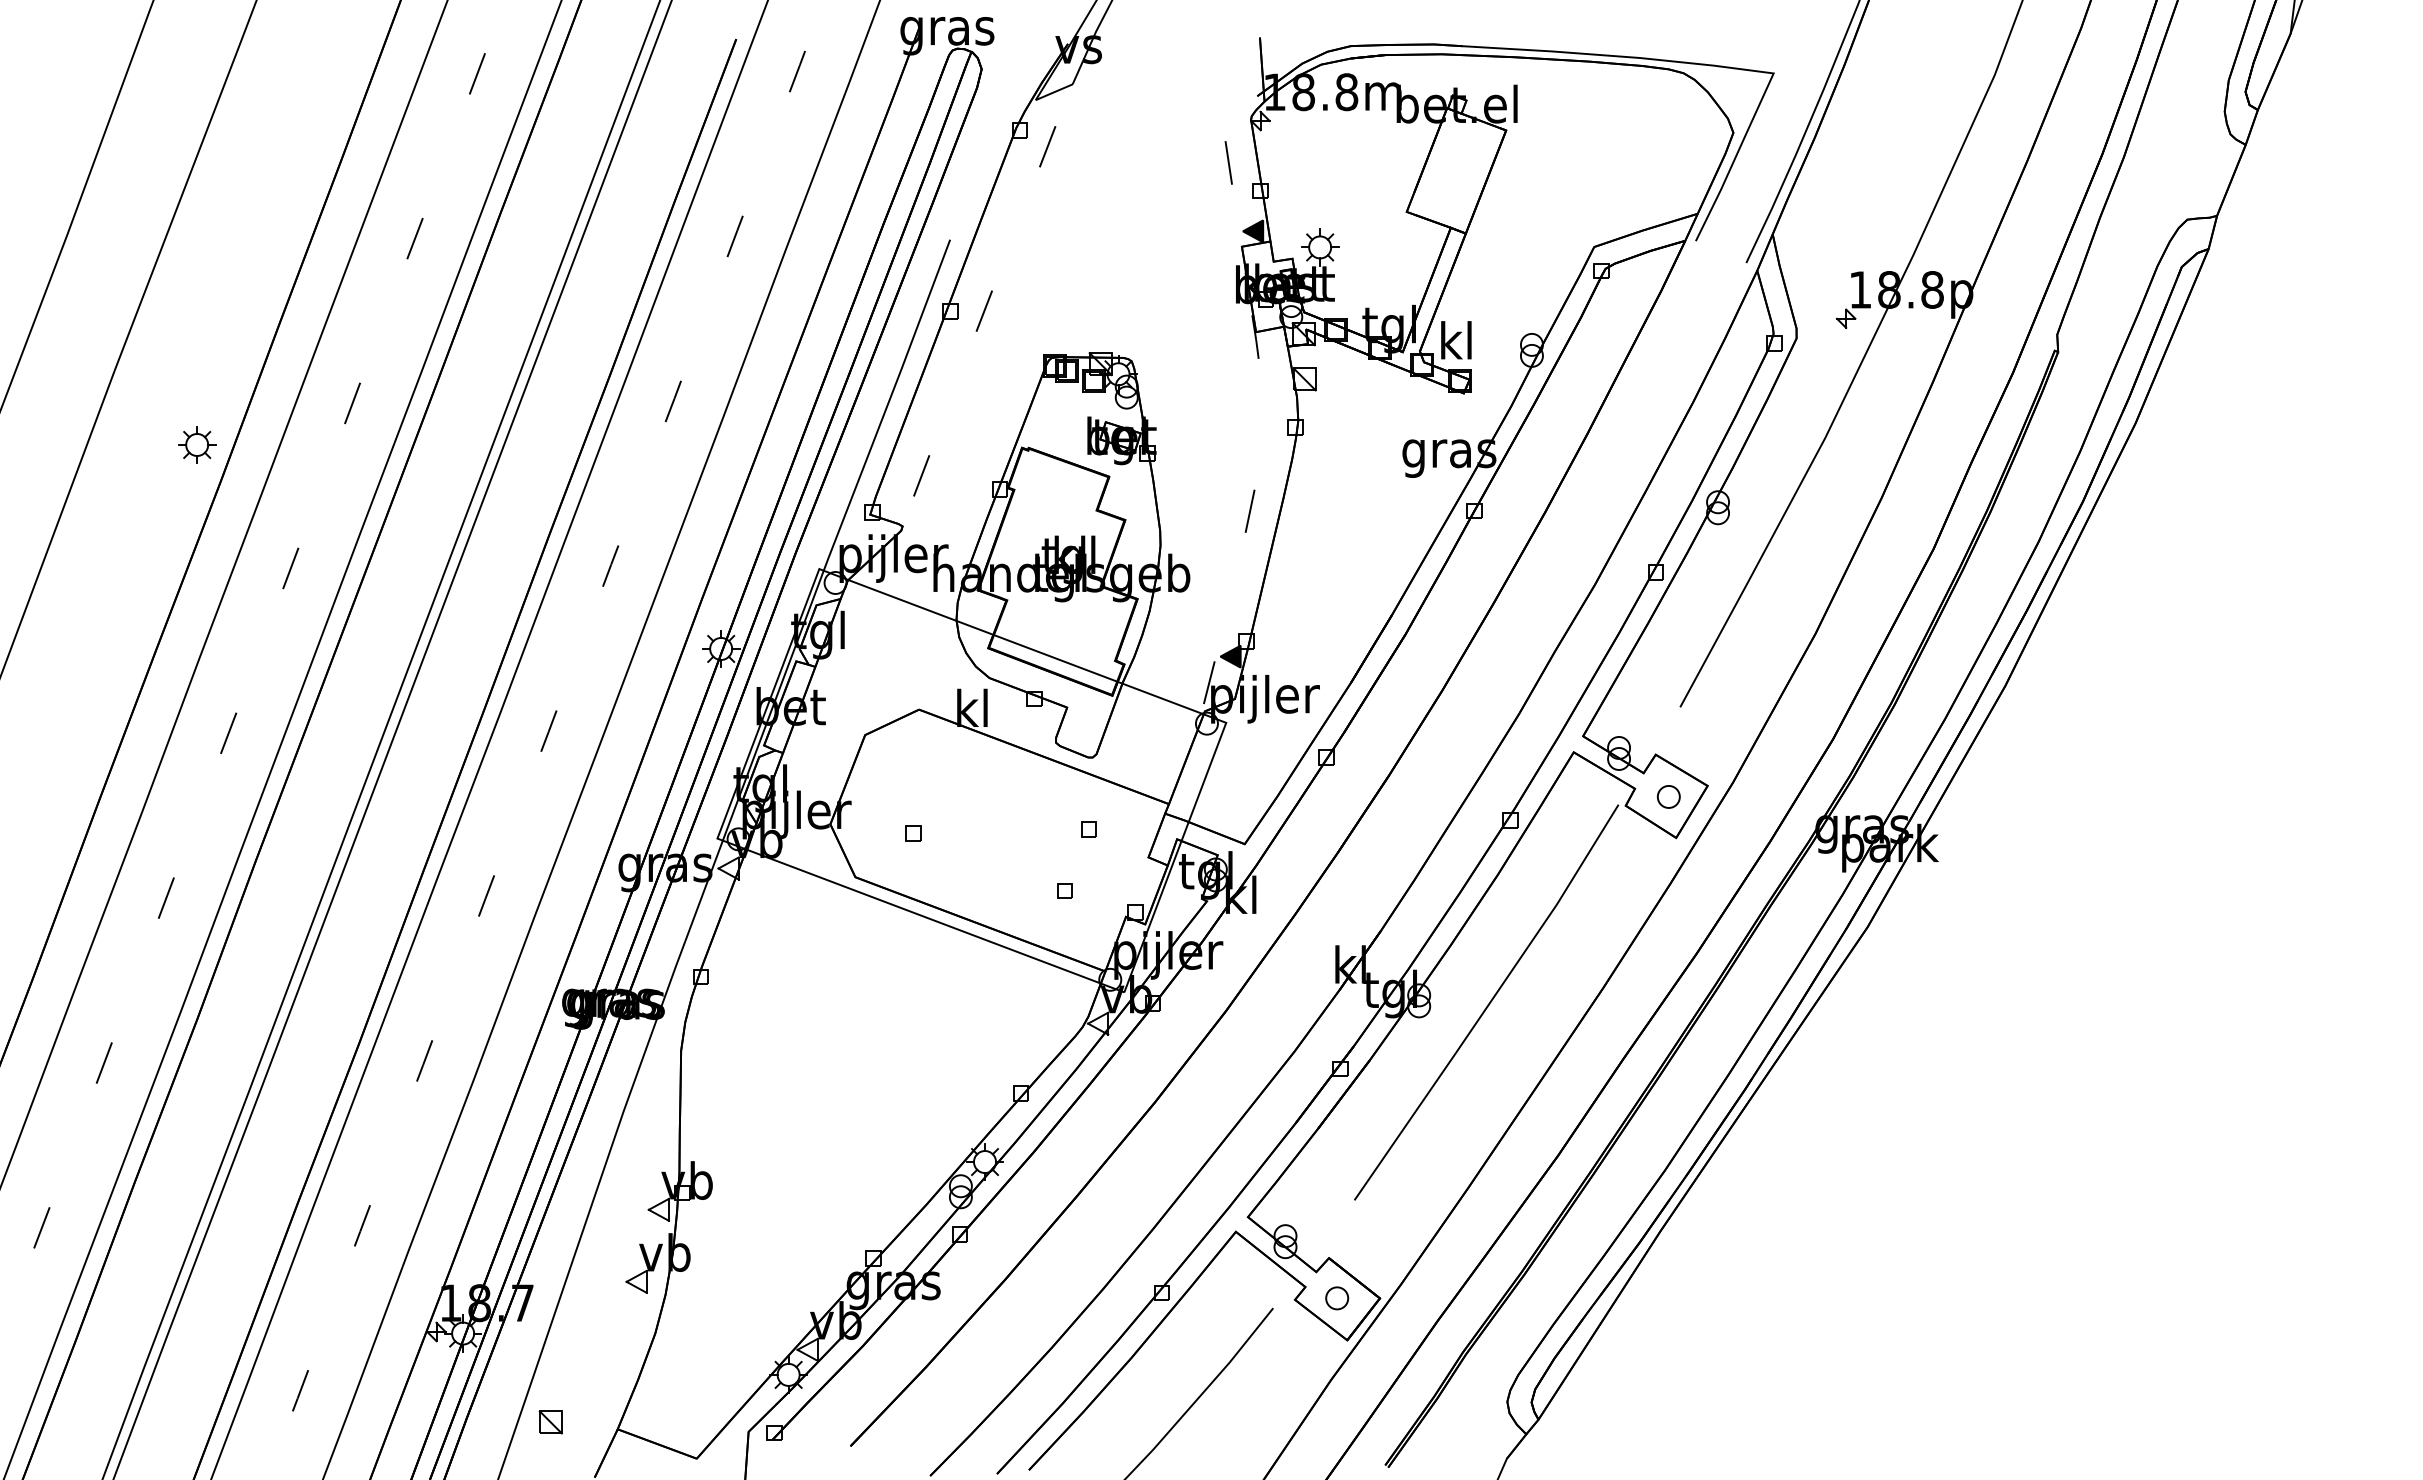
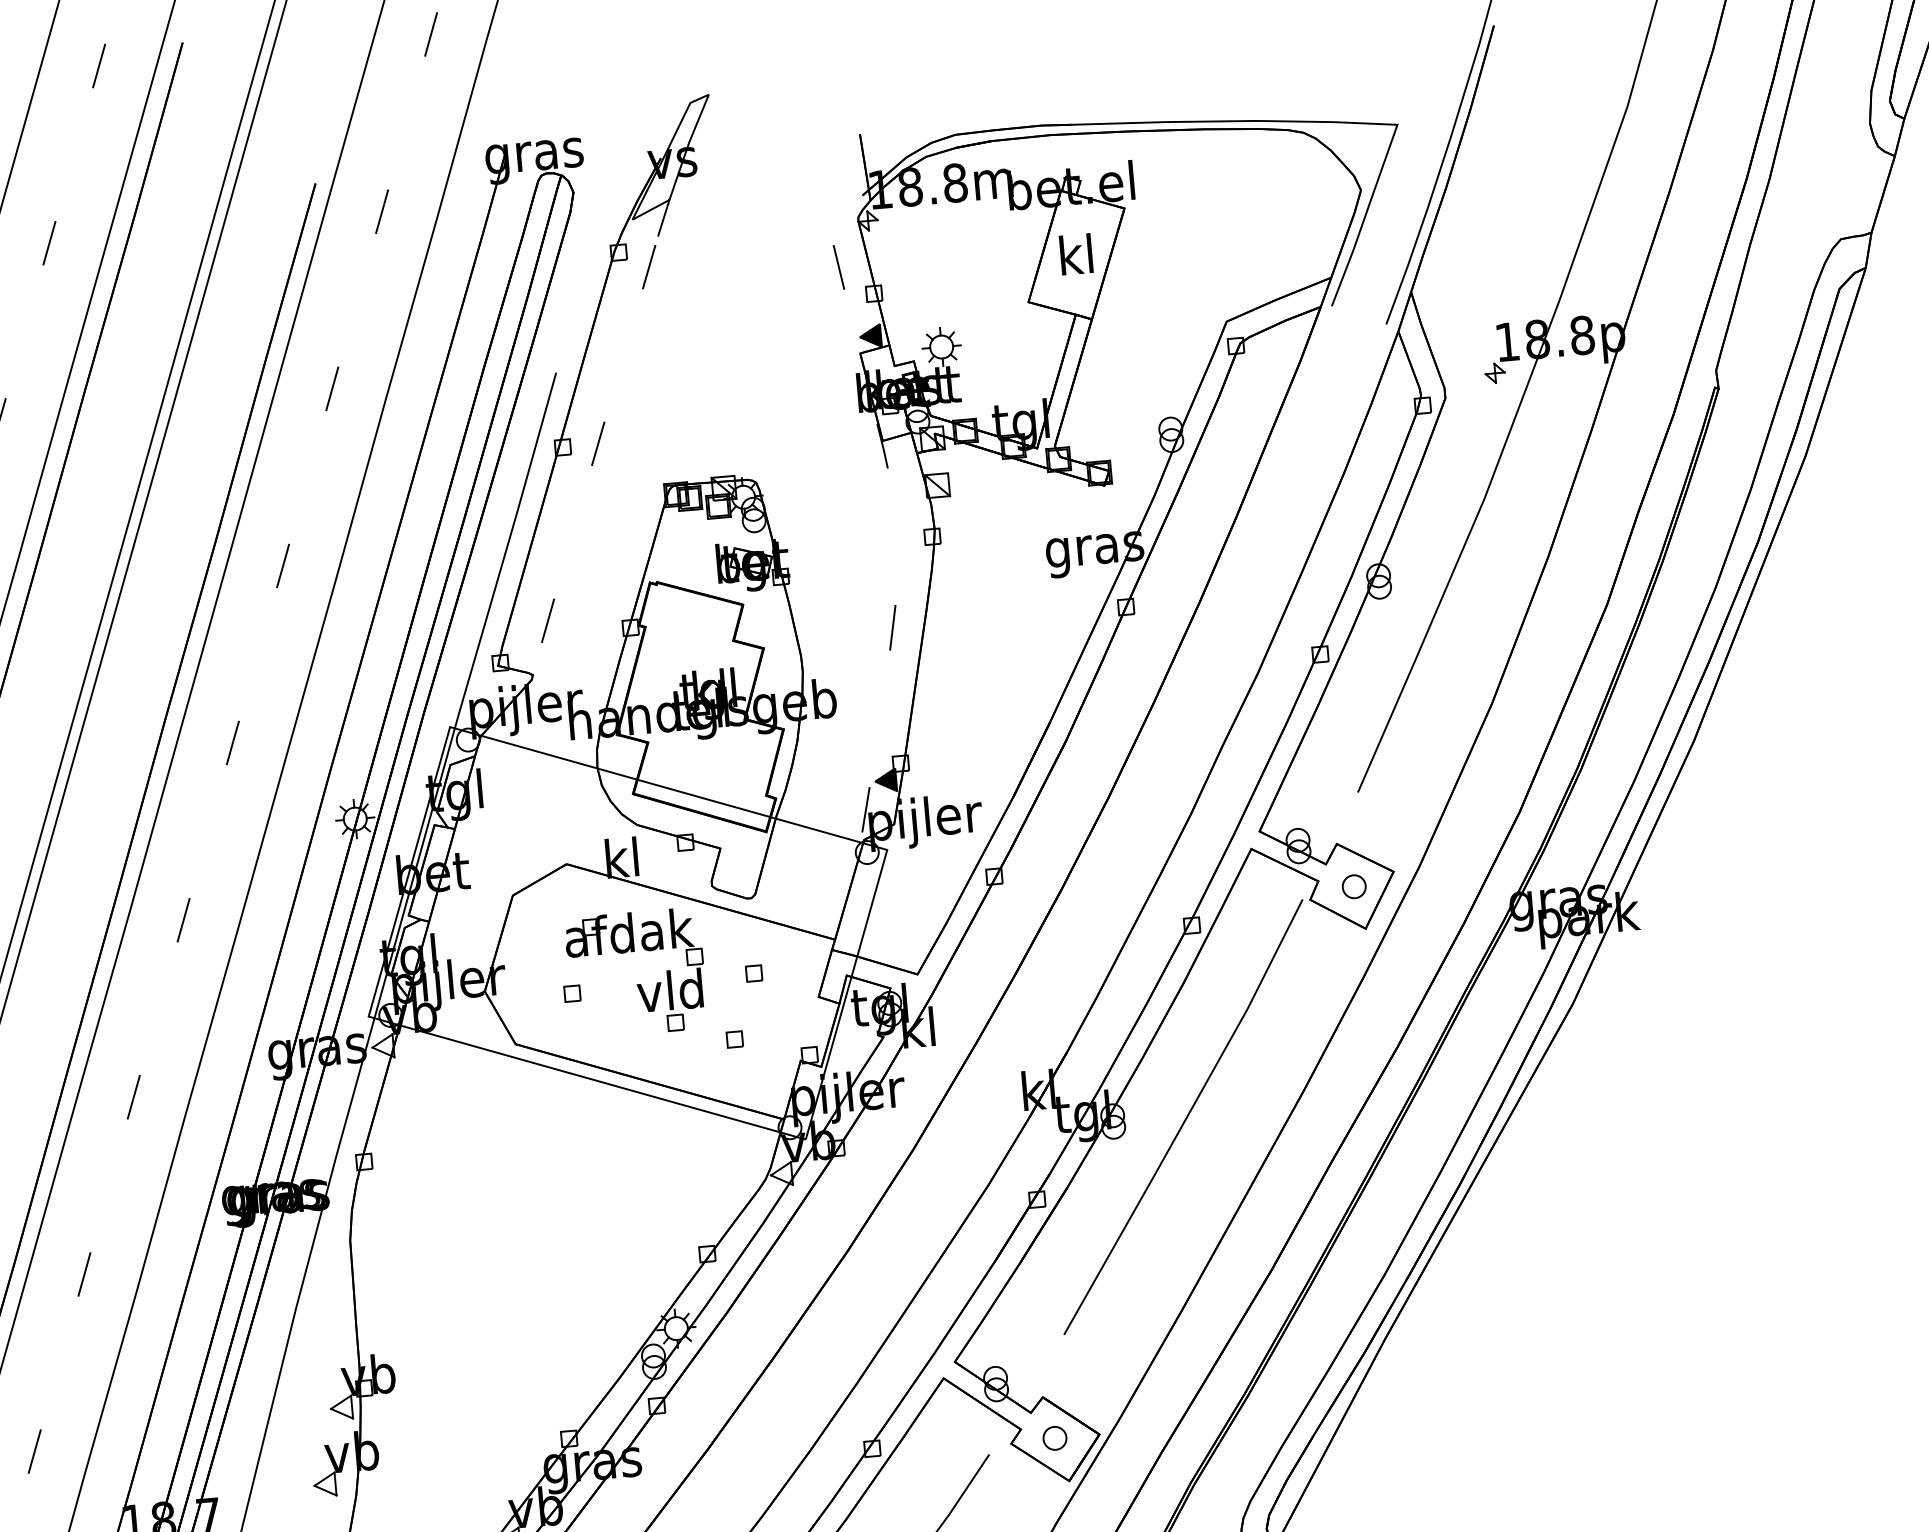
line: (1065, 100) -> (663, 217), added
text: (1456, 340) -> (1076, 254), moved
part: (976, 830) -> (637, 984), added

